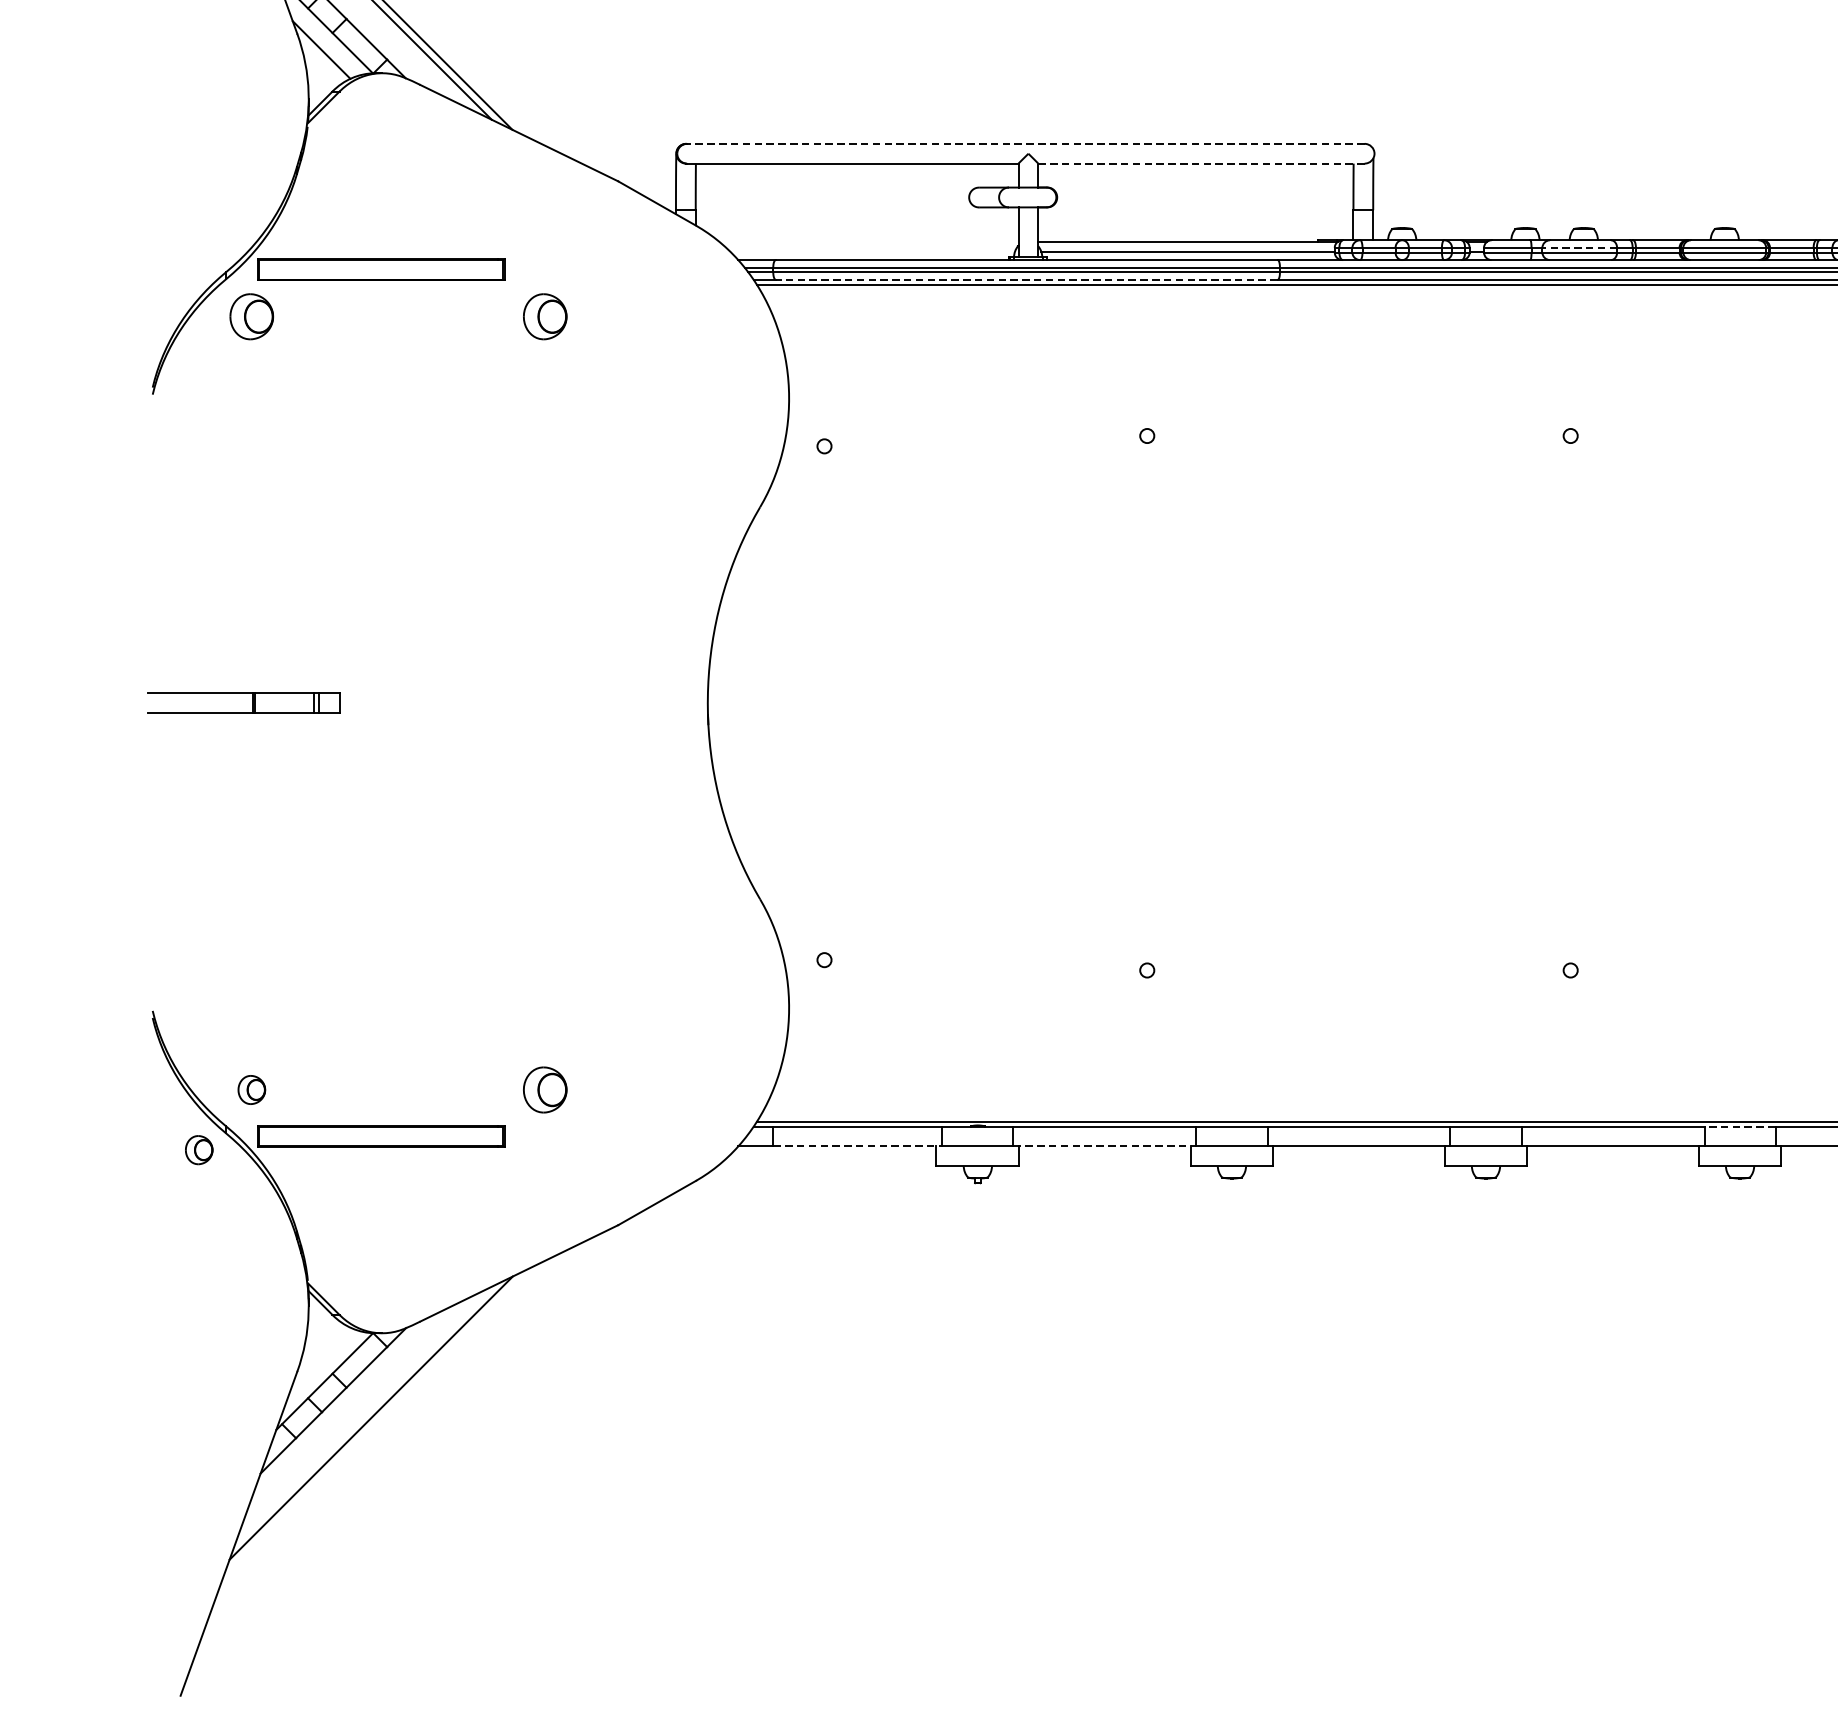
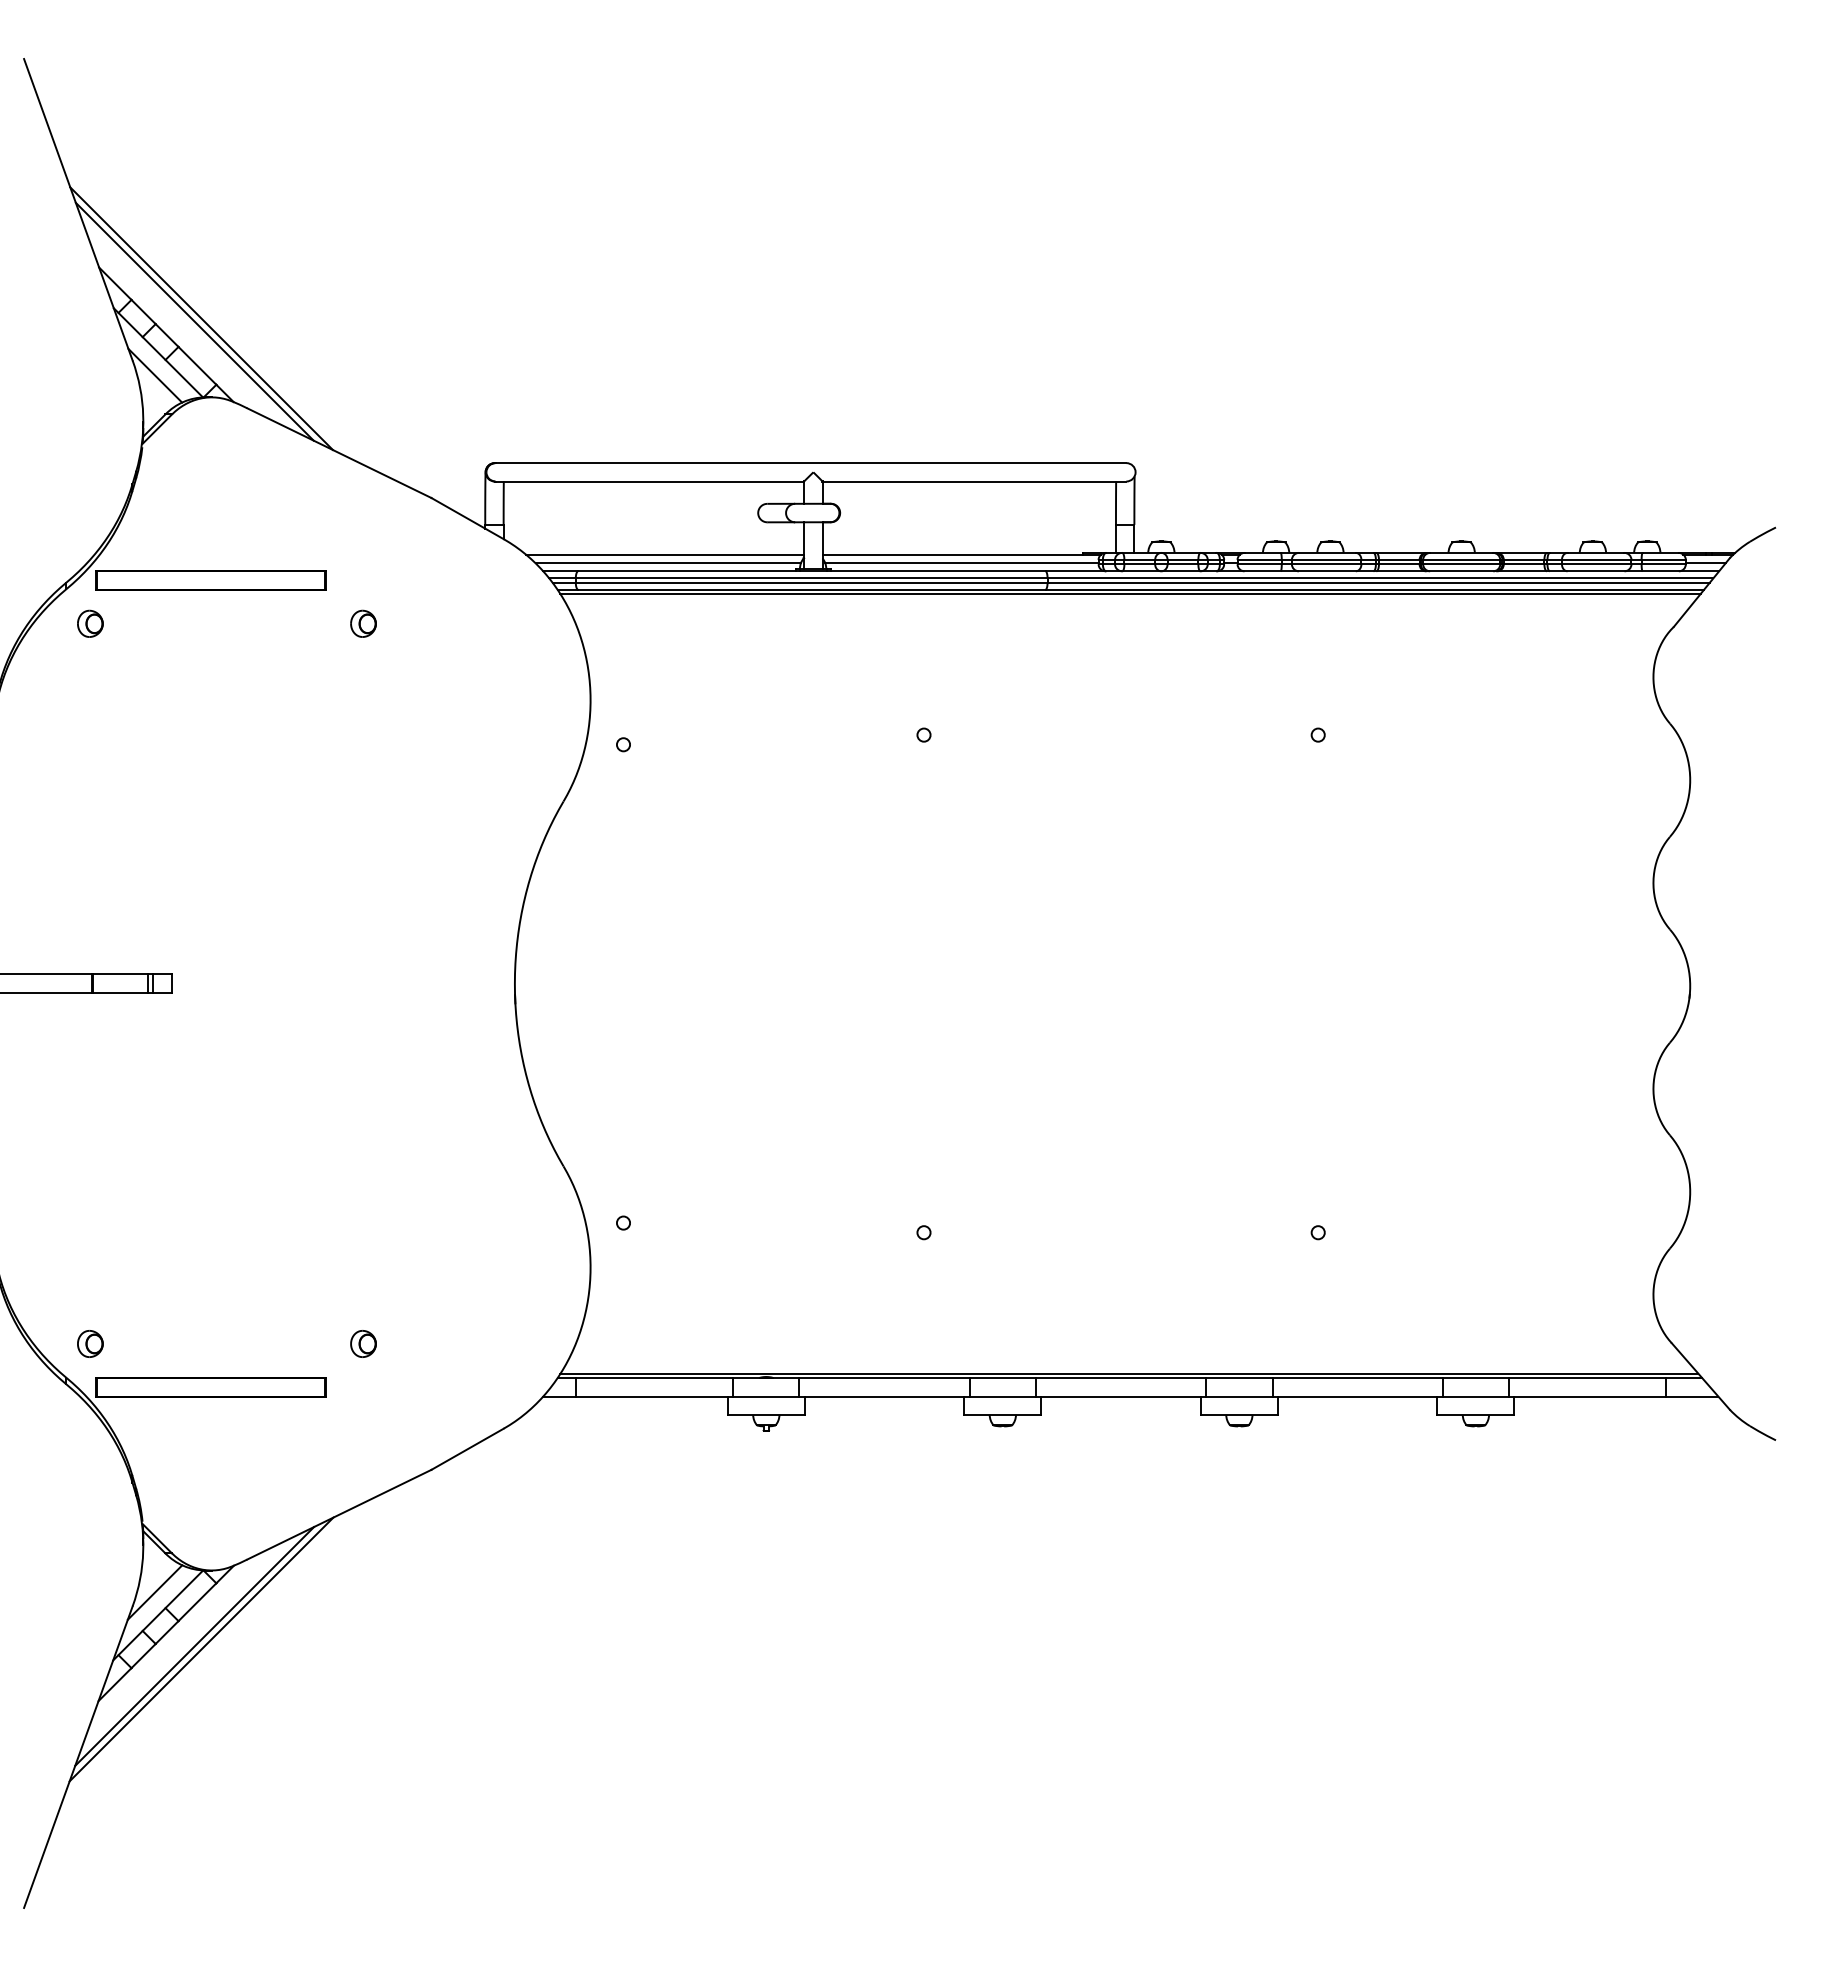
line: (1025, 144) -> (810, 463), dashed -> solid
line: (1201, 163) -> (974, 481), dashed -> solid
line: (869, 242) -> (665, 554), added
line: (1579, 247) -> (1326, 559), dashed -> solid
line: (871, 251) -> (667, 563), added
line: (1026, 279) -> (811, 589), dashed -> solid
part: (251, 316) -> (90, 623), size x0.62
part: (545, 316) -> (363, 623), size x0.62
part: (545, 1089) -> (363, 1343), size x0.62
line: (1739, 1127) -> (1475, 1378), dashed -> solid
line: (857, 1146) -> (654, 1396), dashed -> solid
line: (1105, 1146) -> (885, 1396), dashed -> solid
part: (199, 1149) -> (41, 1399), removed
line: (320, 1356) -> (154, 1592), added
line: (363, 1414) -> (194, 1646), added

